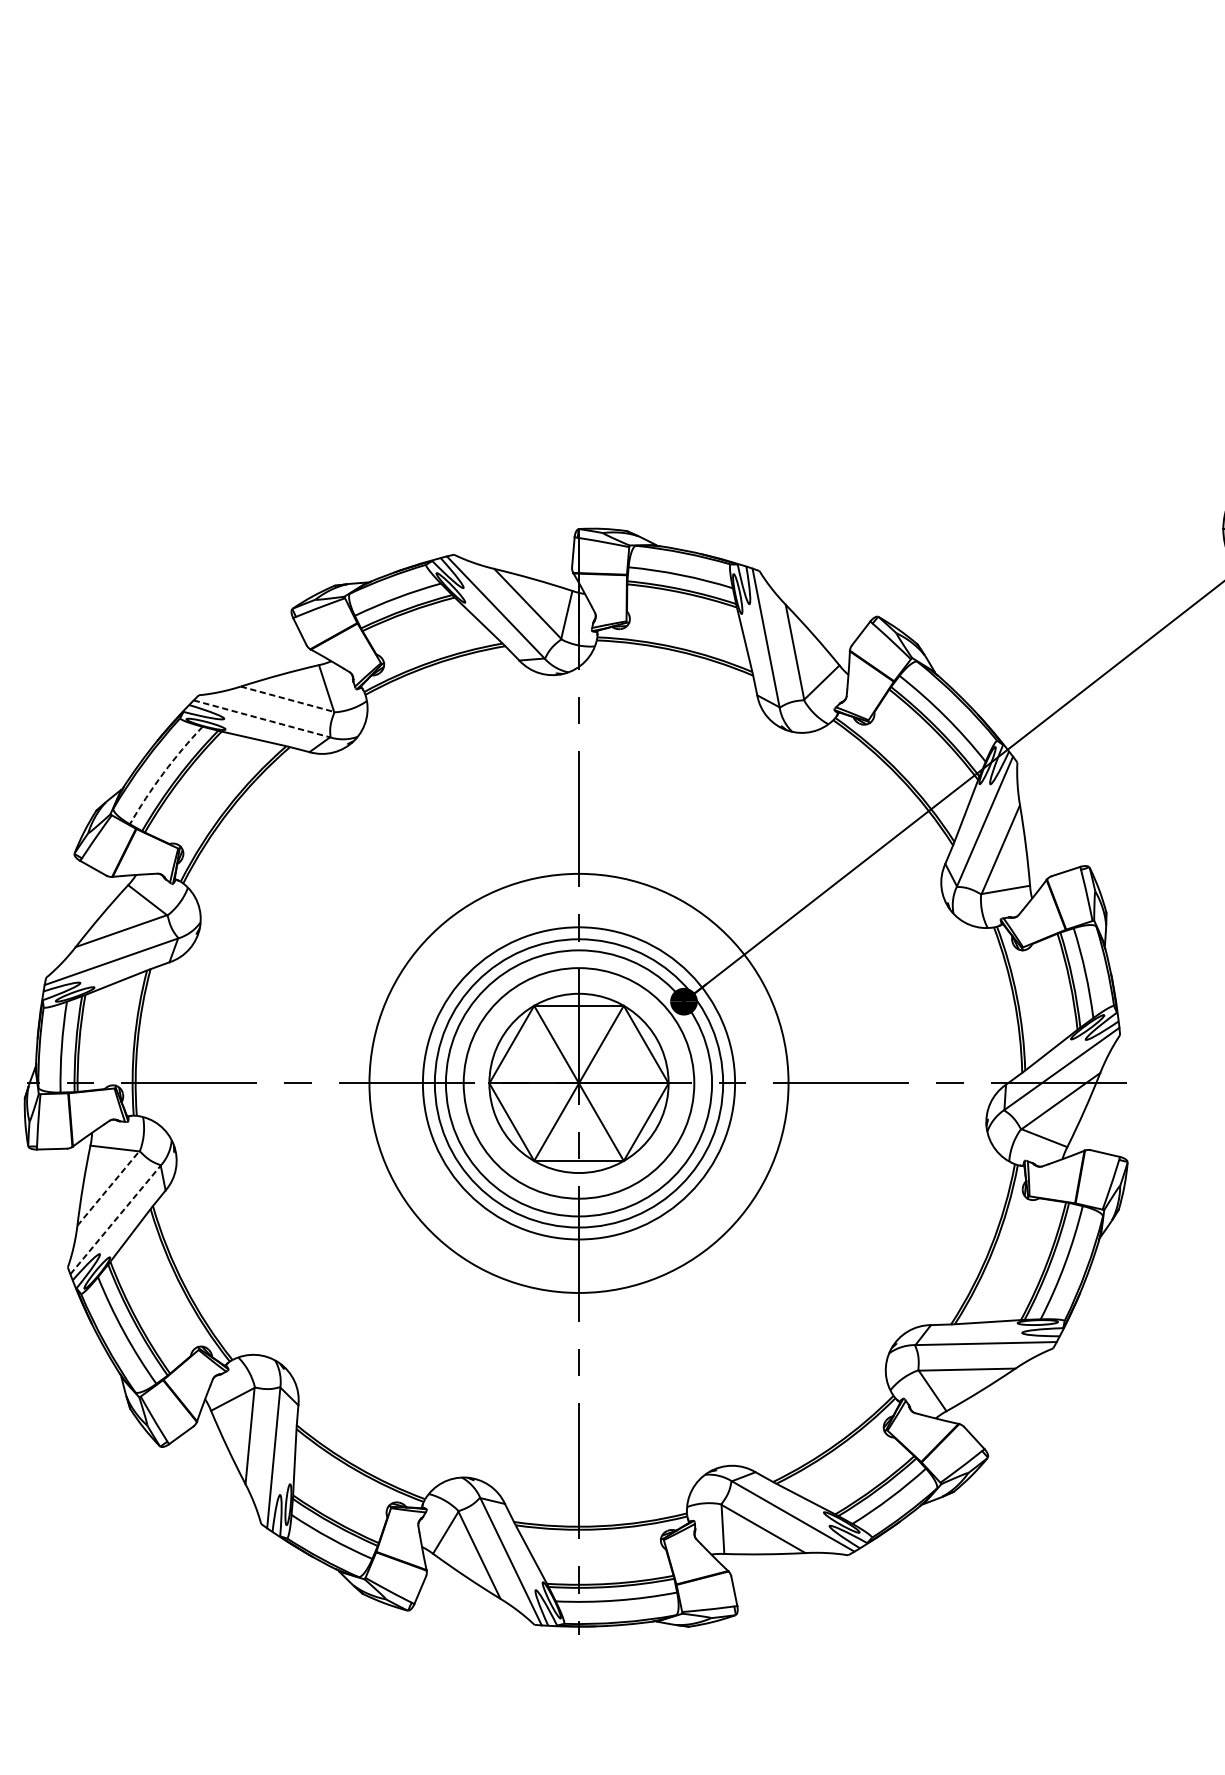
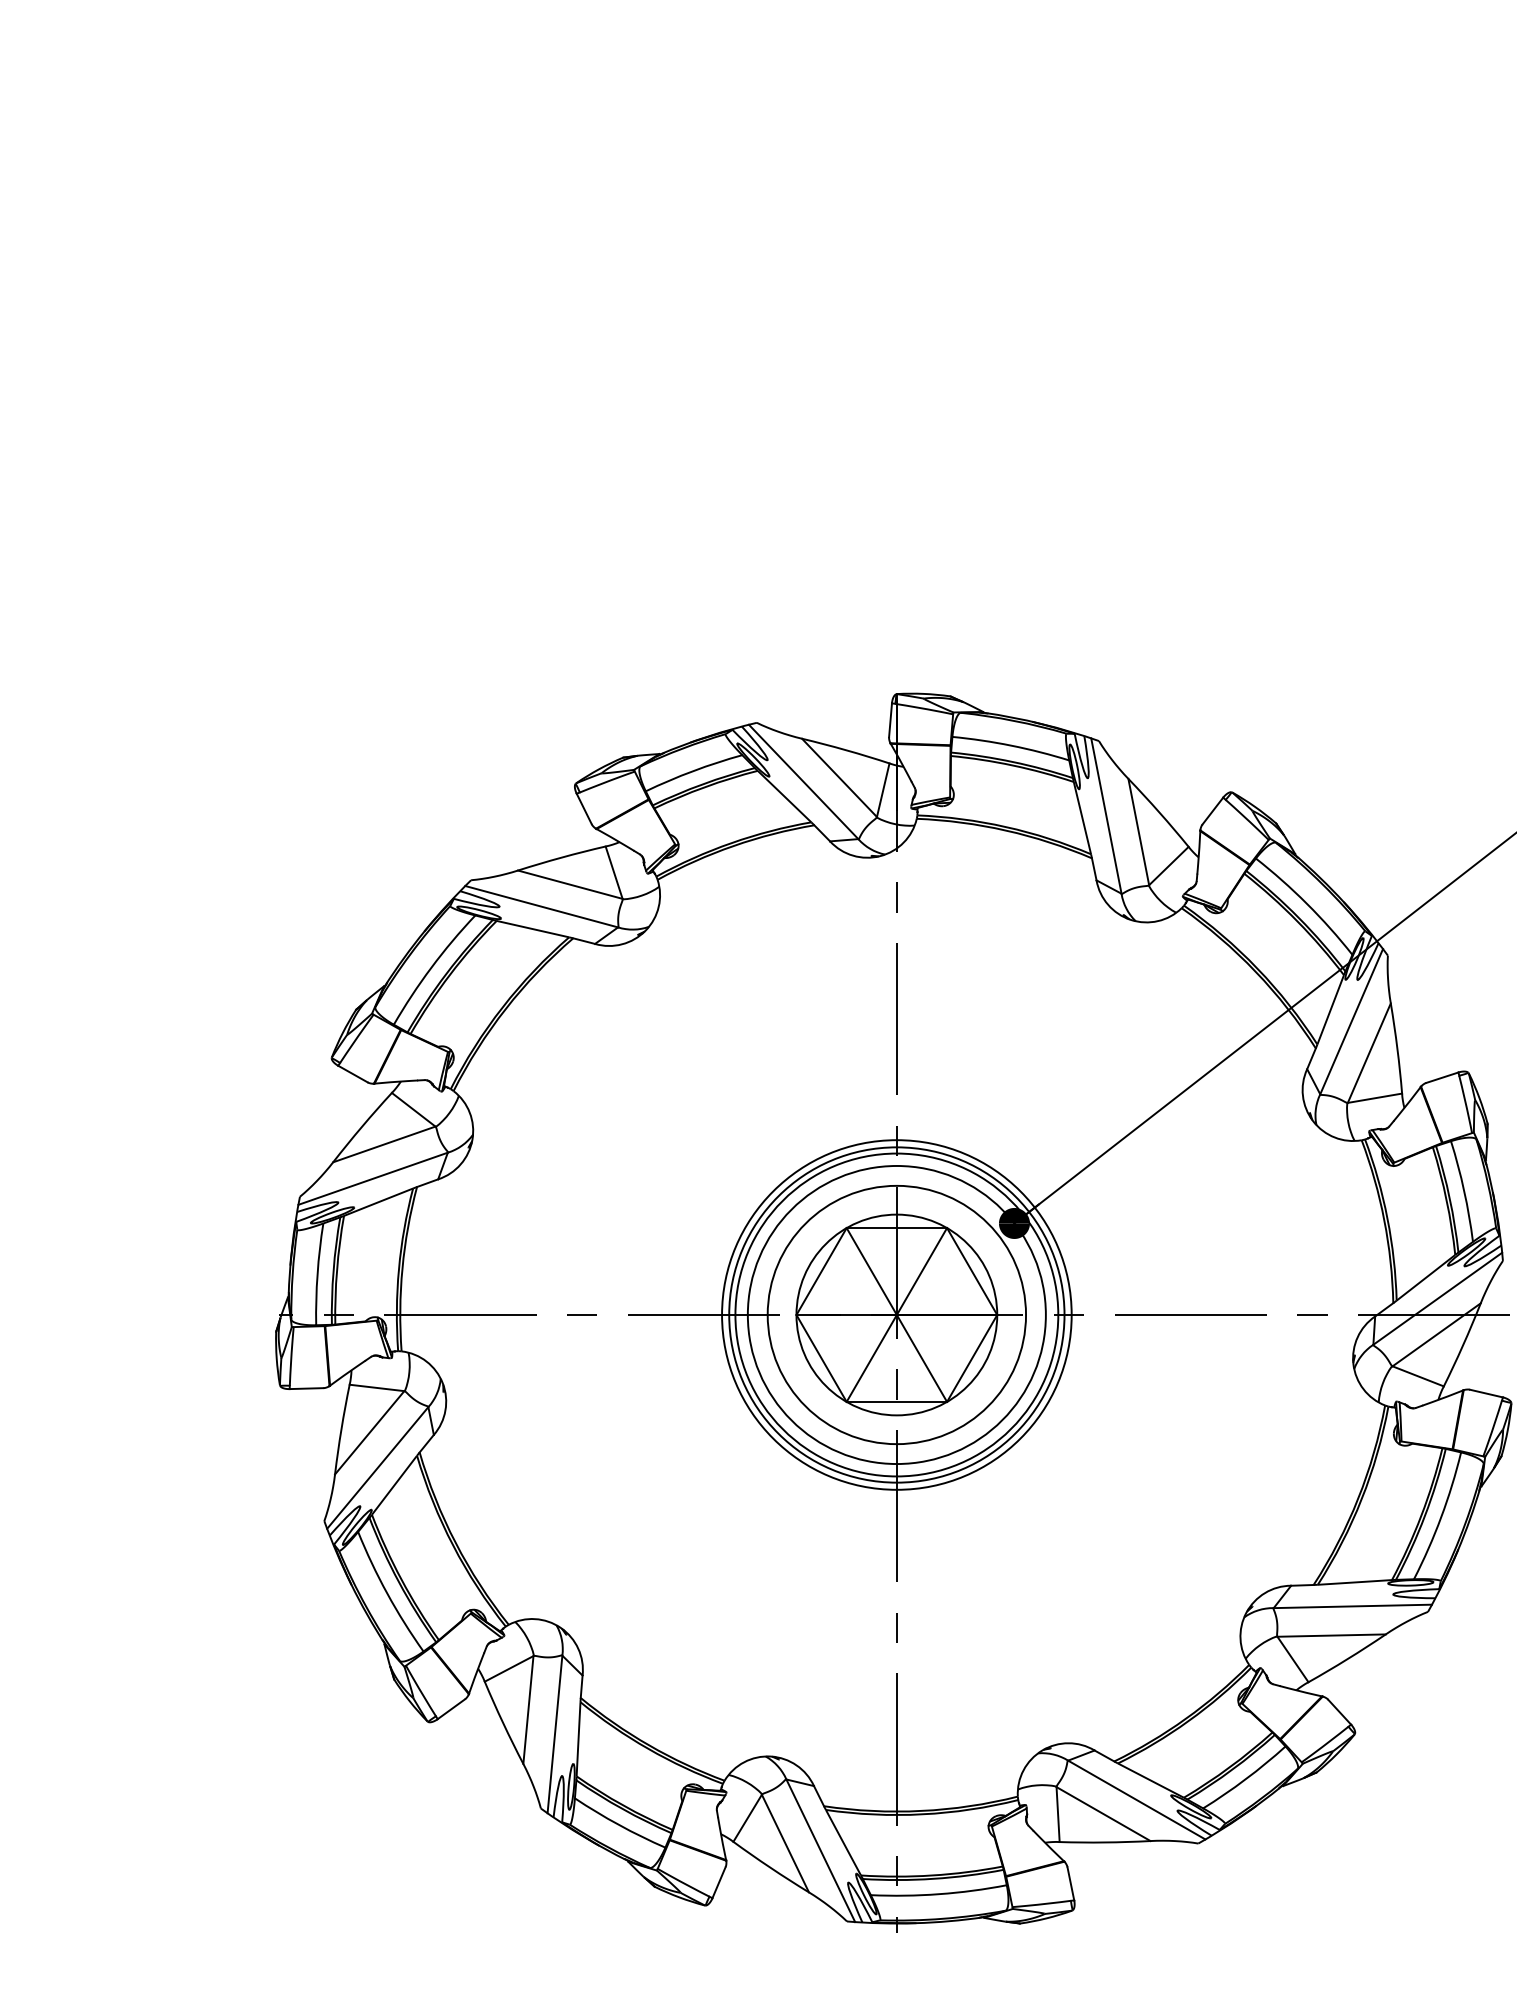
line: (287, 699) -> (570, 884), dashed -> solid
line: (262, 718) -> (542, 906), dashed -> solid
arc: (163, 773) -> (431, 967), dashed -> solid
circle: (578, 1082) -> (896, 1314), size x0.71
line: (109, 1188) -> (370, 1432), dashed -> solid
line: (116, 1219) -> (378, 1467), dashed -> solid

